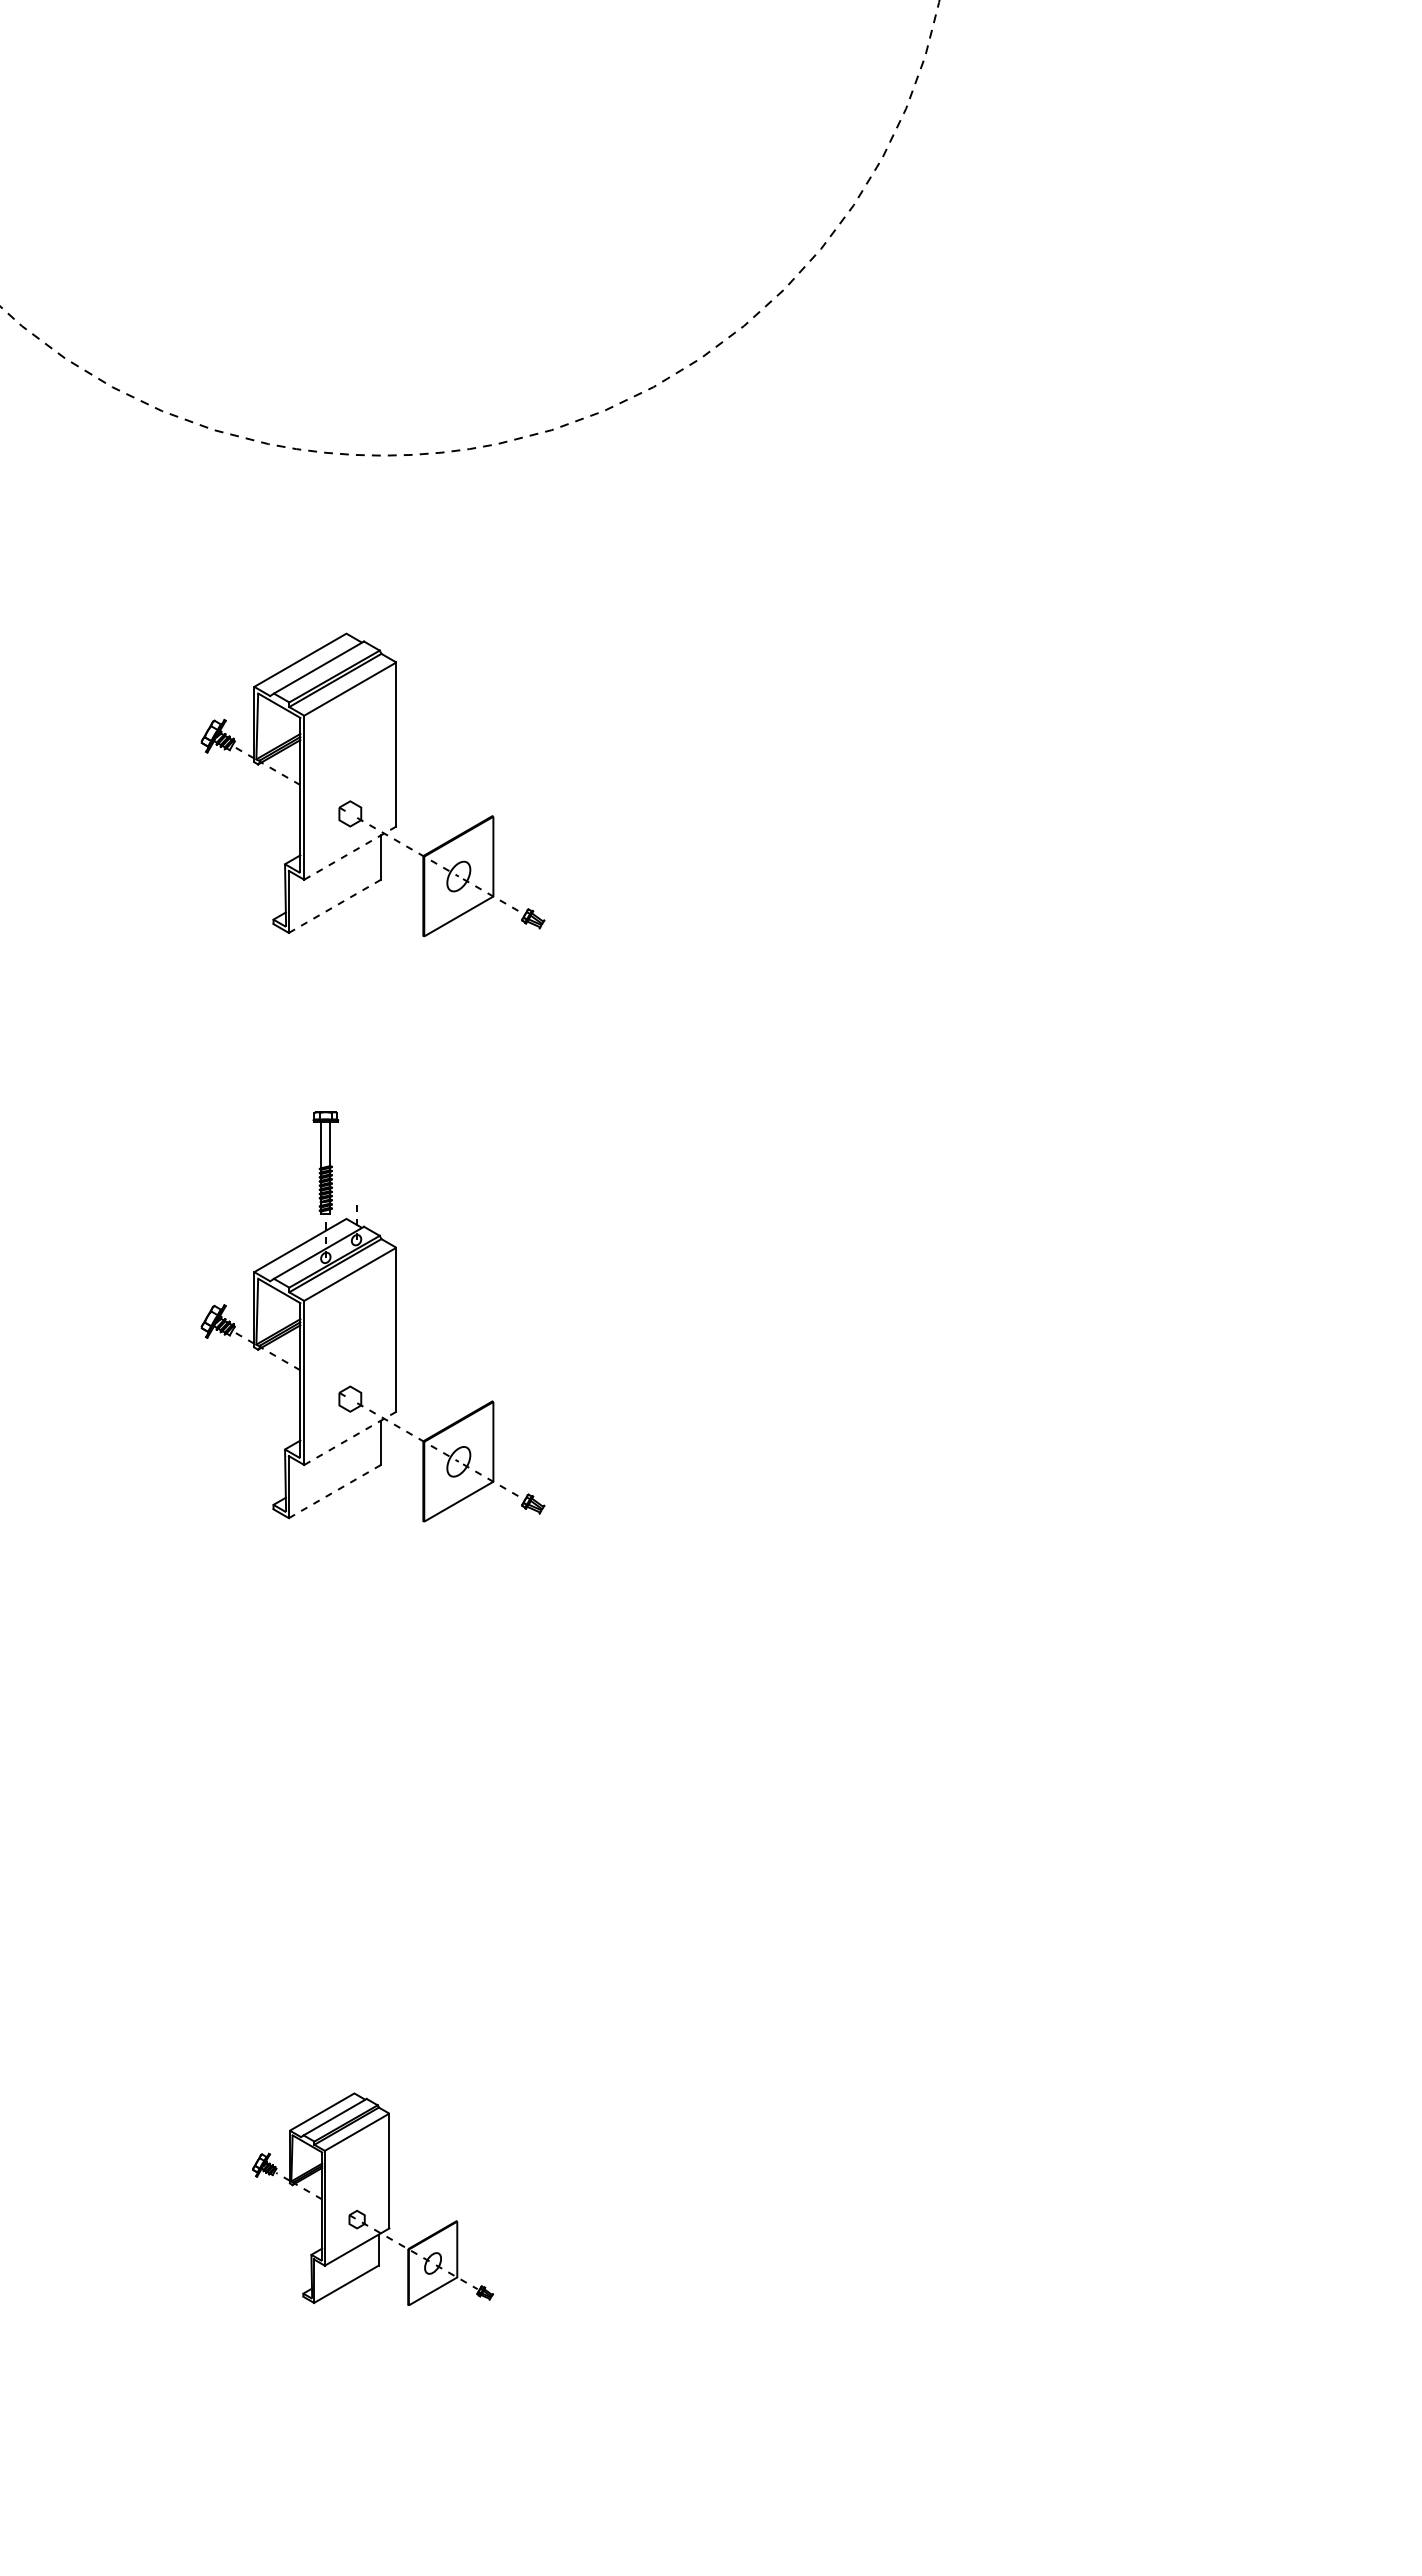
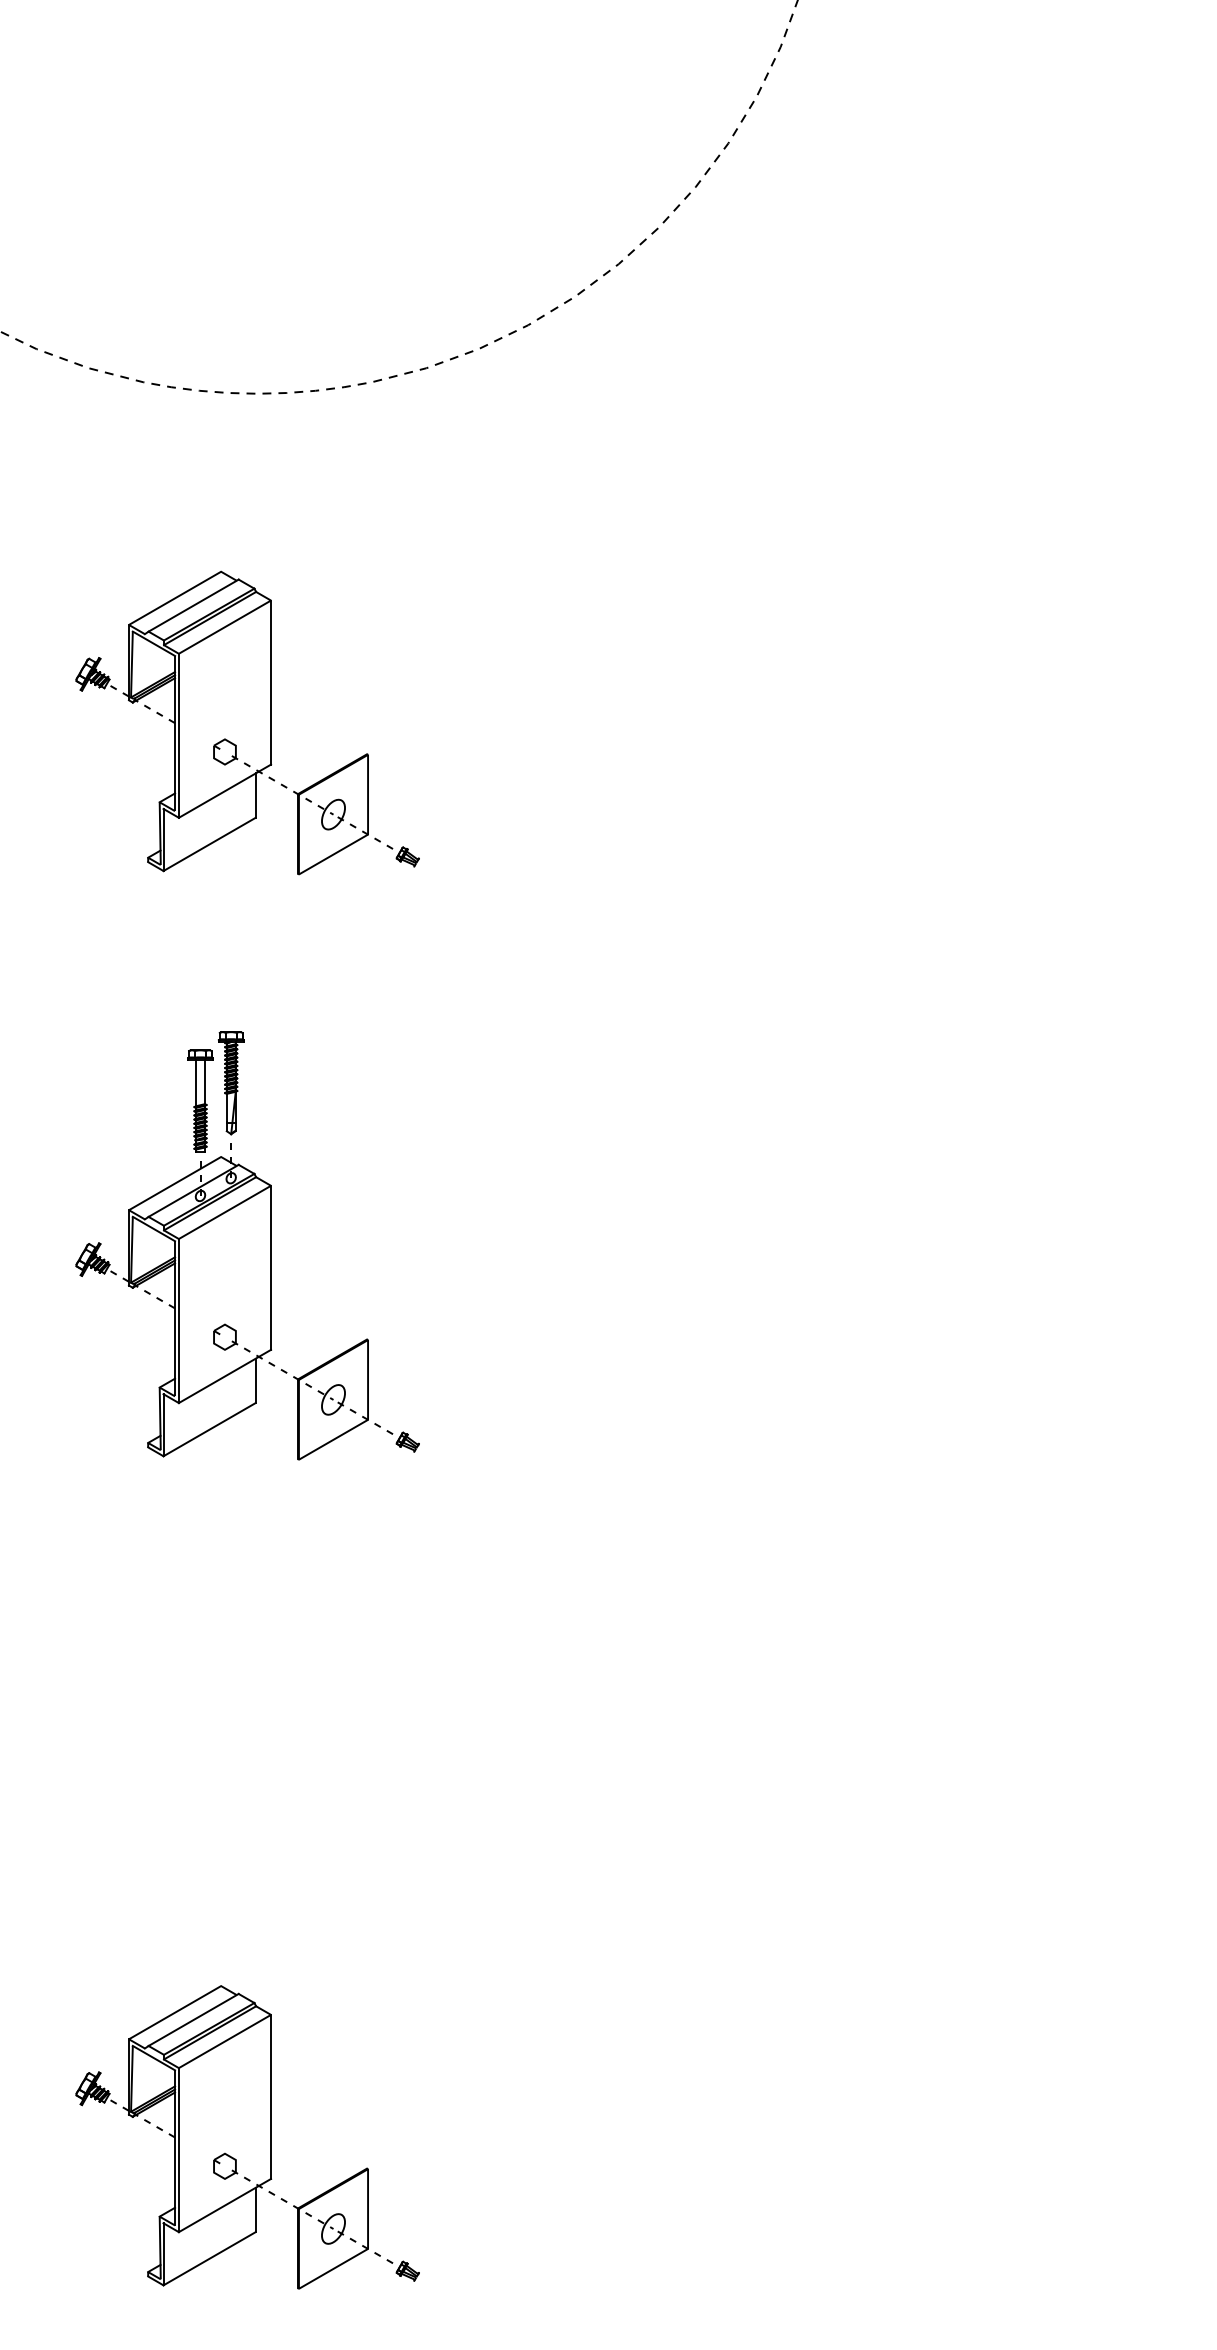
line: (350, 852) -> (225, 790), dashed -> solid
line: (335, 906) -> (210, 844), dashed -> solid
part: (356, 1145) -> (231, 1083), added
line: (350, 1438) -> (225, 1376), dashed -> solid
line: (335, 1491) -> (210, 1429), dashed -> solid
part: (372, 2199) -> (247, 2137), size x1.43

